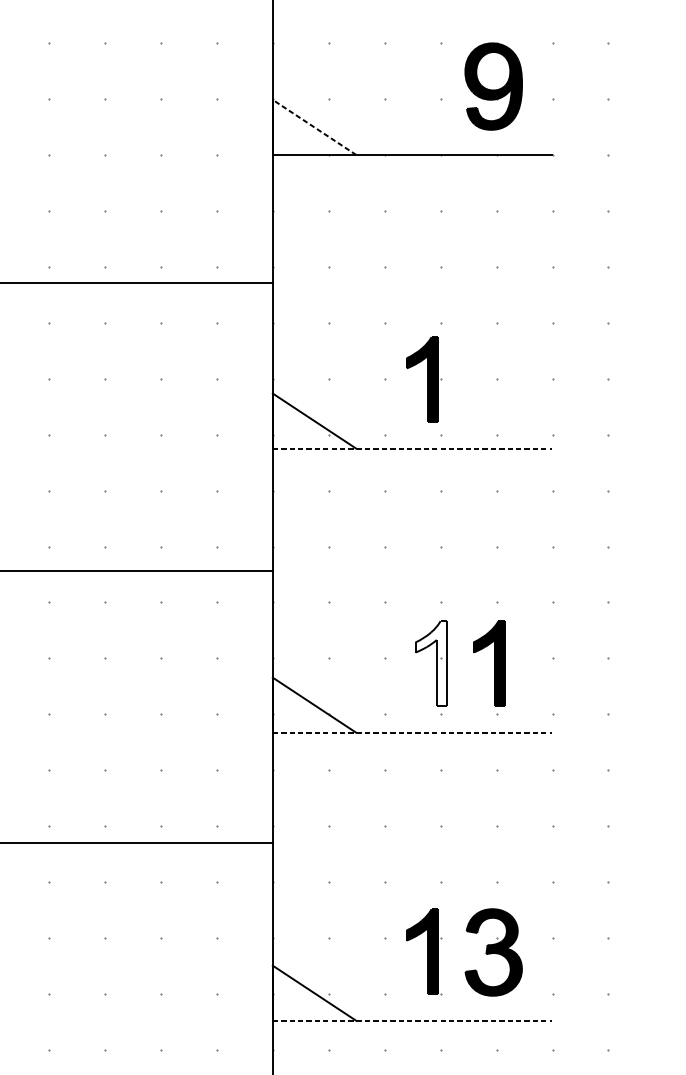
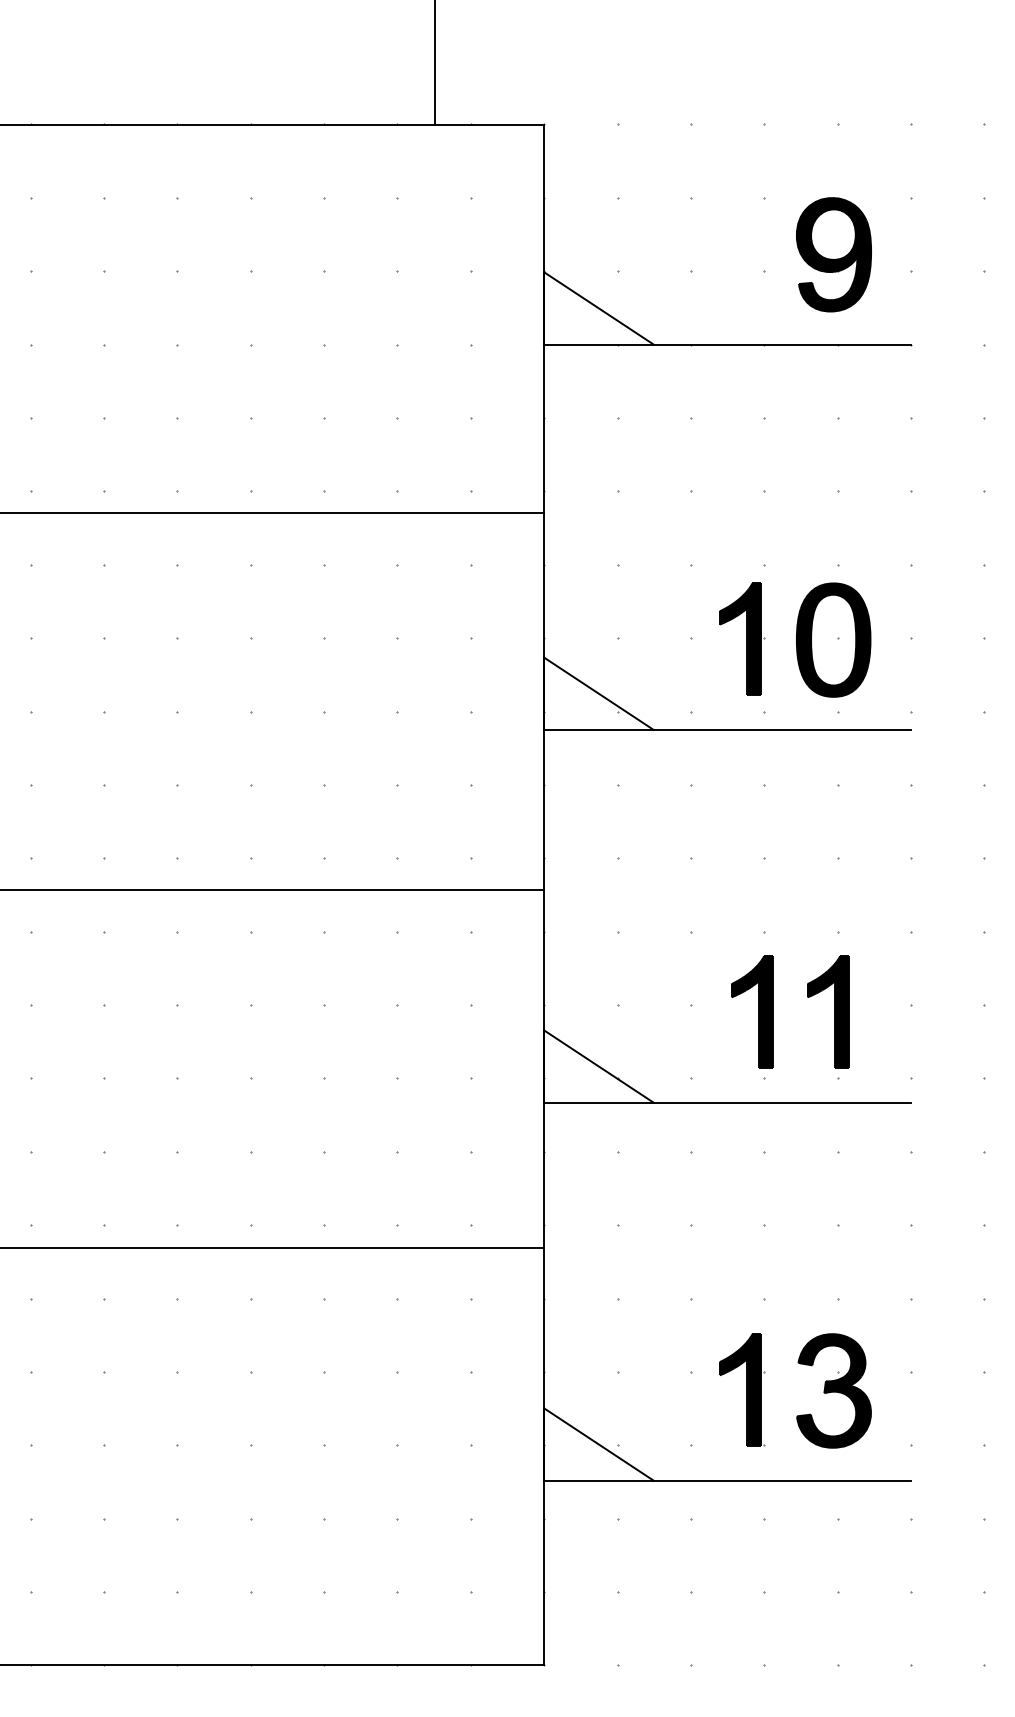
line: (314, 127) -> (598, 308), dashed -> solid
part: (493, 379) -> (833, 639), added
line: (413, 448) -> (728, 729), dashed -> solid
fill: (431, 663) -> (752, 1011), added
line: (413, 732) -> (728, 1102), dashed -> solid
line: (413, 1020) -> (728, 1480), dashed -> solid

